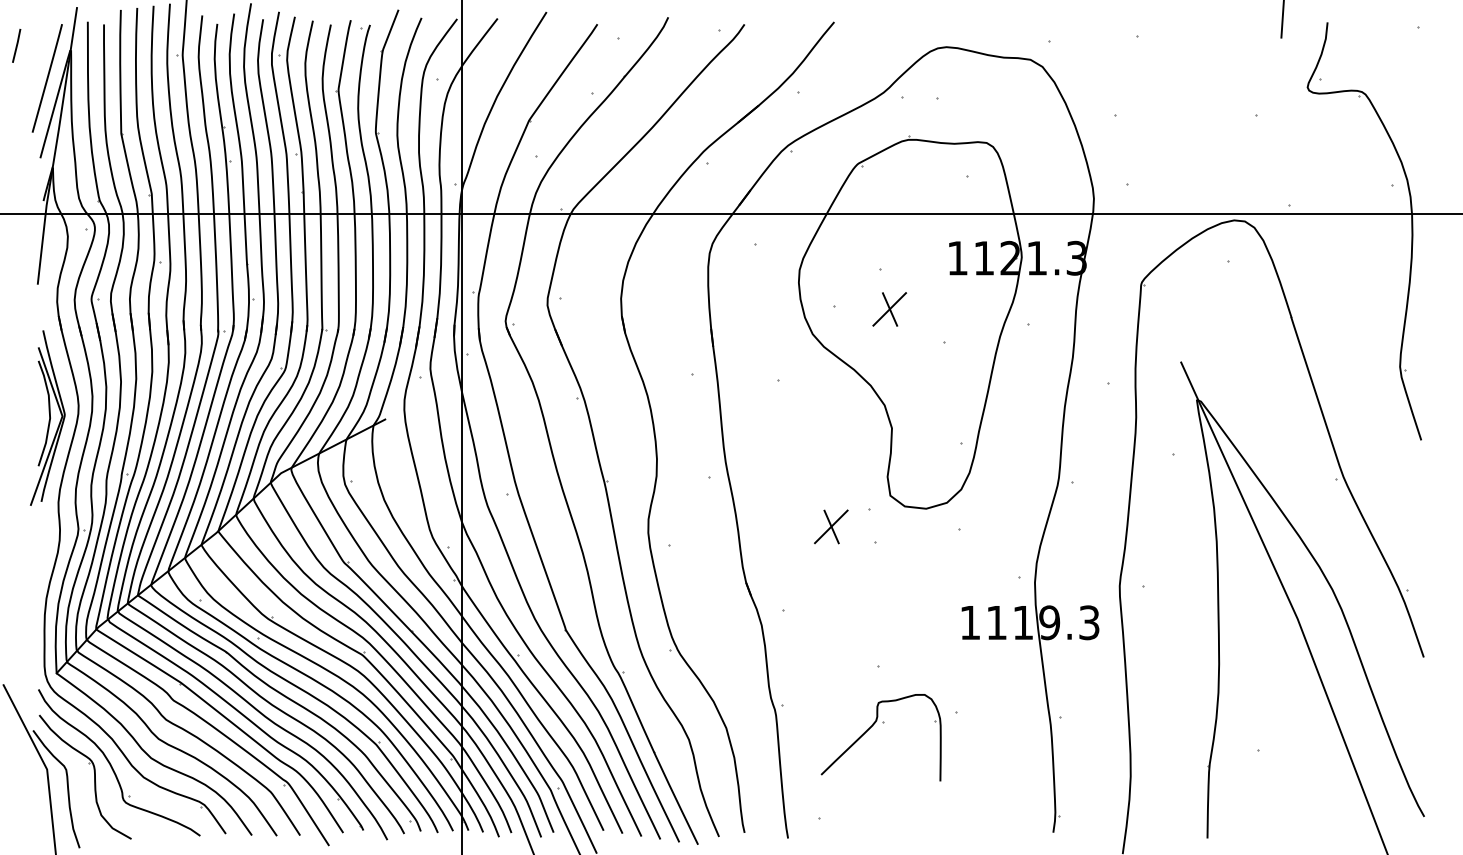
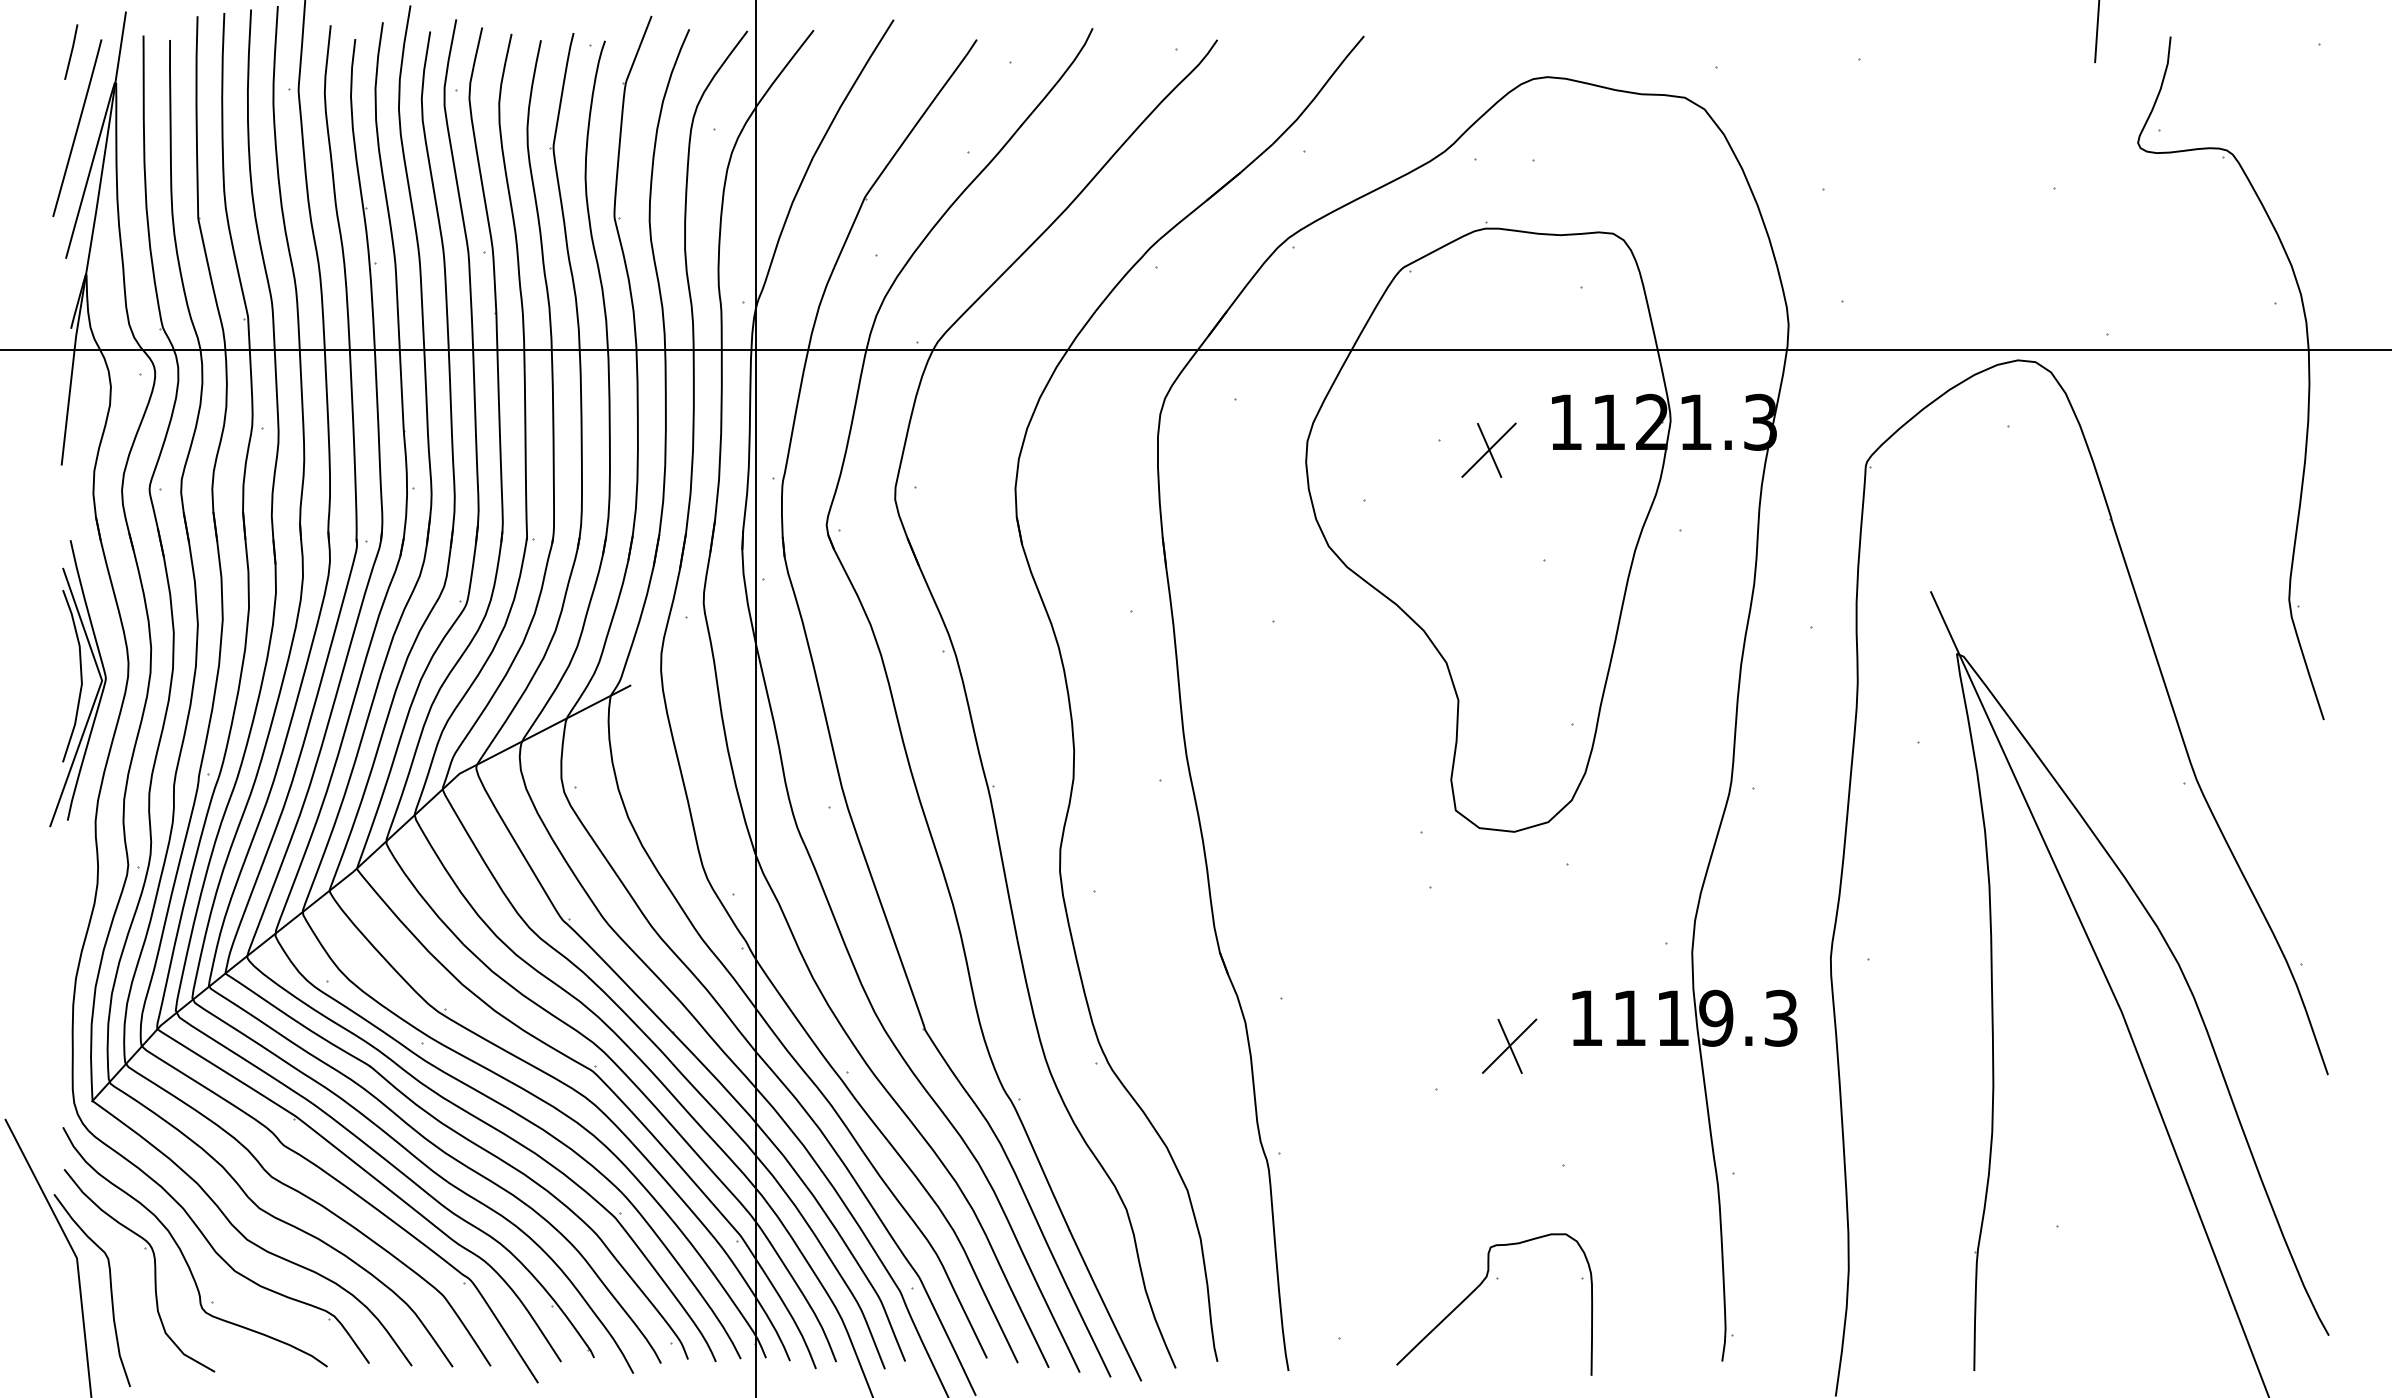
line: (16, 45) -> (71, 51), moved
part: (889, 309) -> (1488, 450), moved
part: (831, 526) -> (1509, 1045), moved
part: (871, 727) -> (1478, 1287), moved

